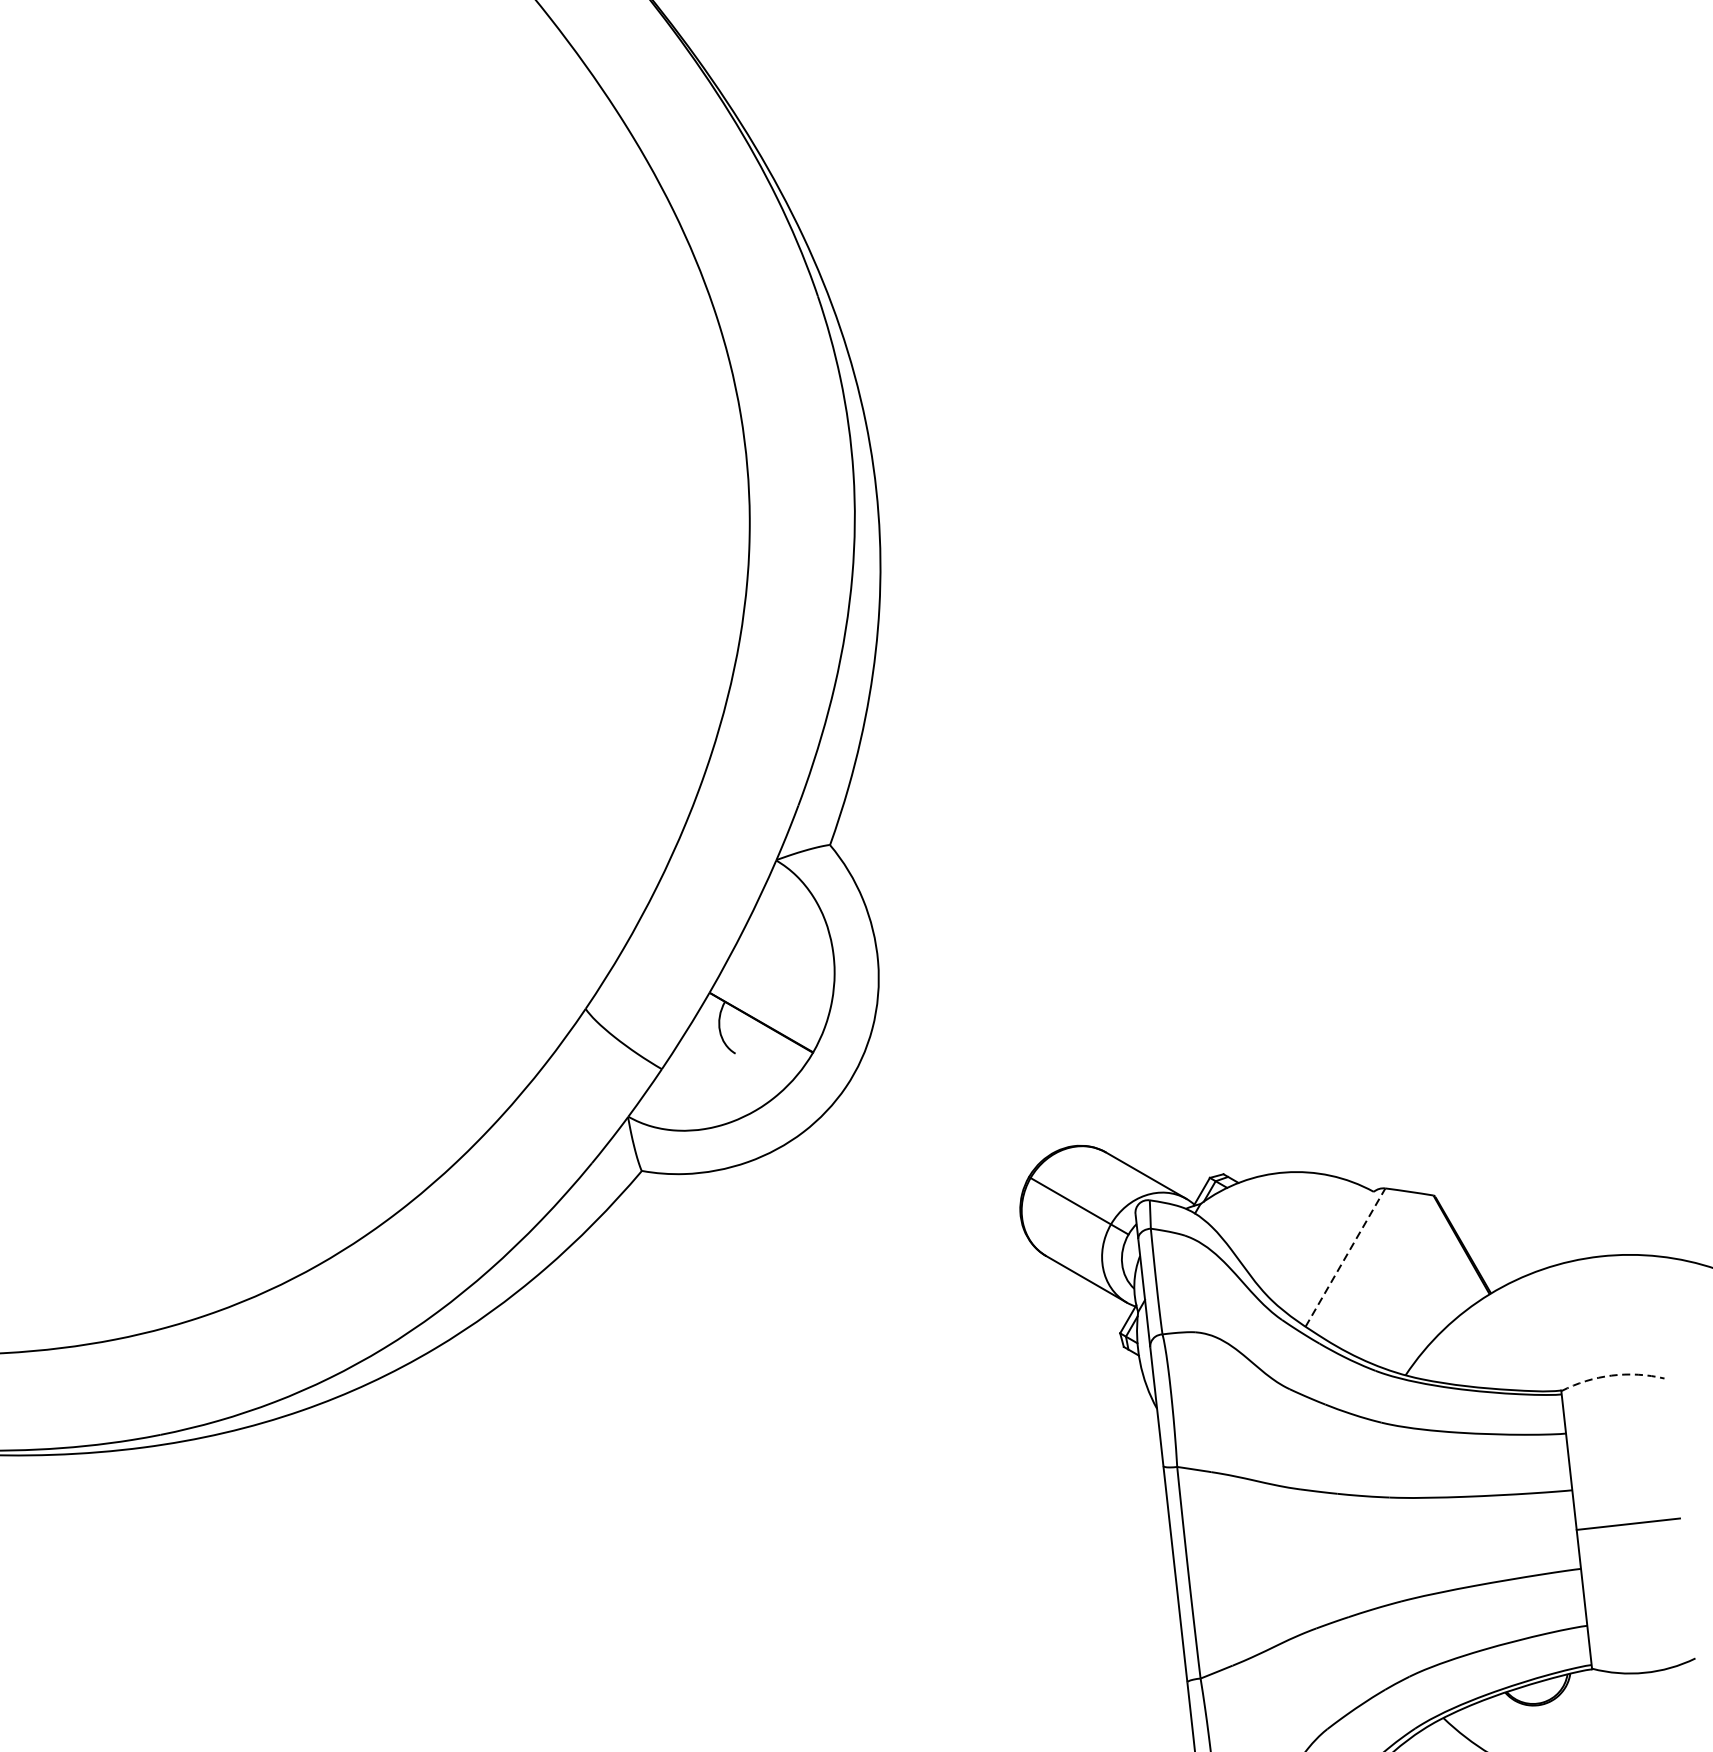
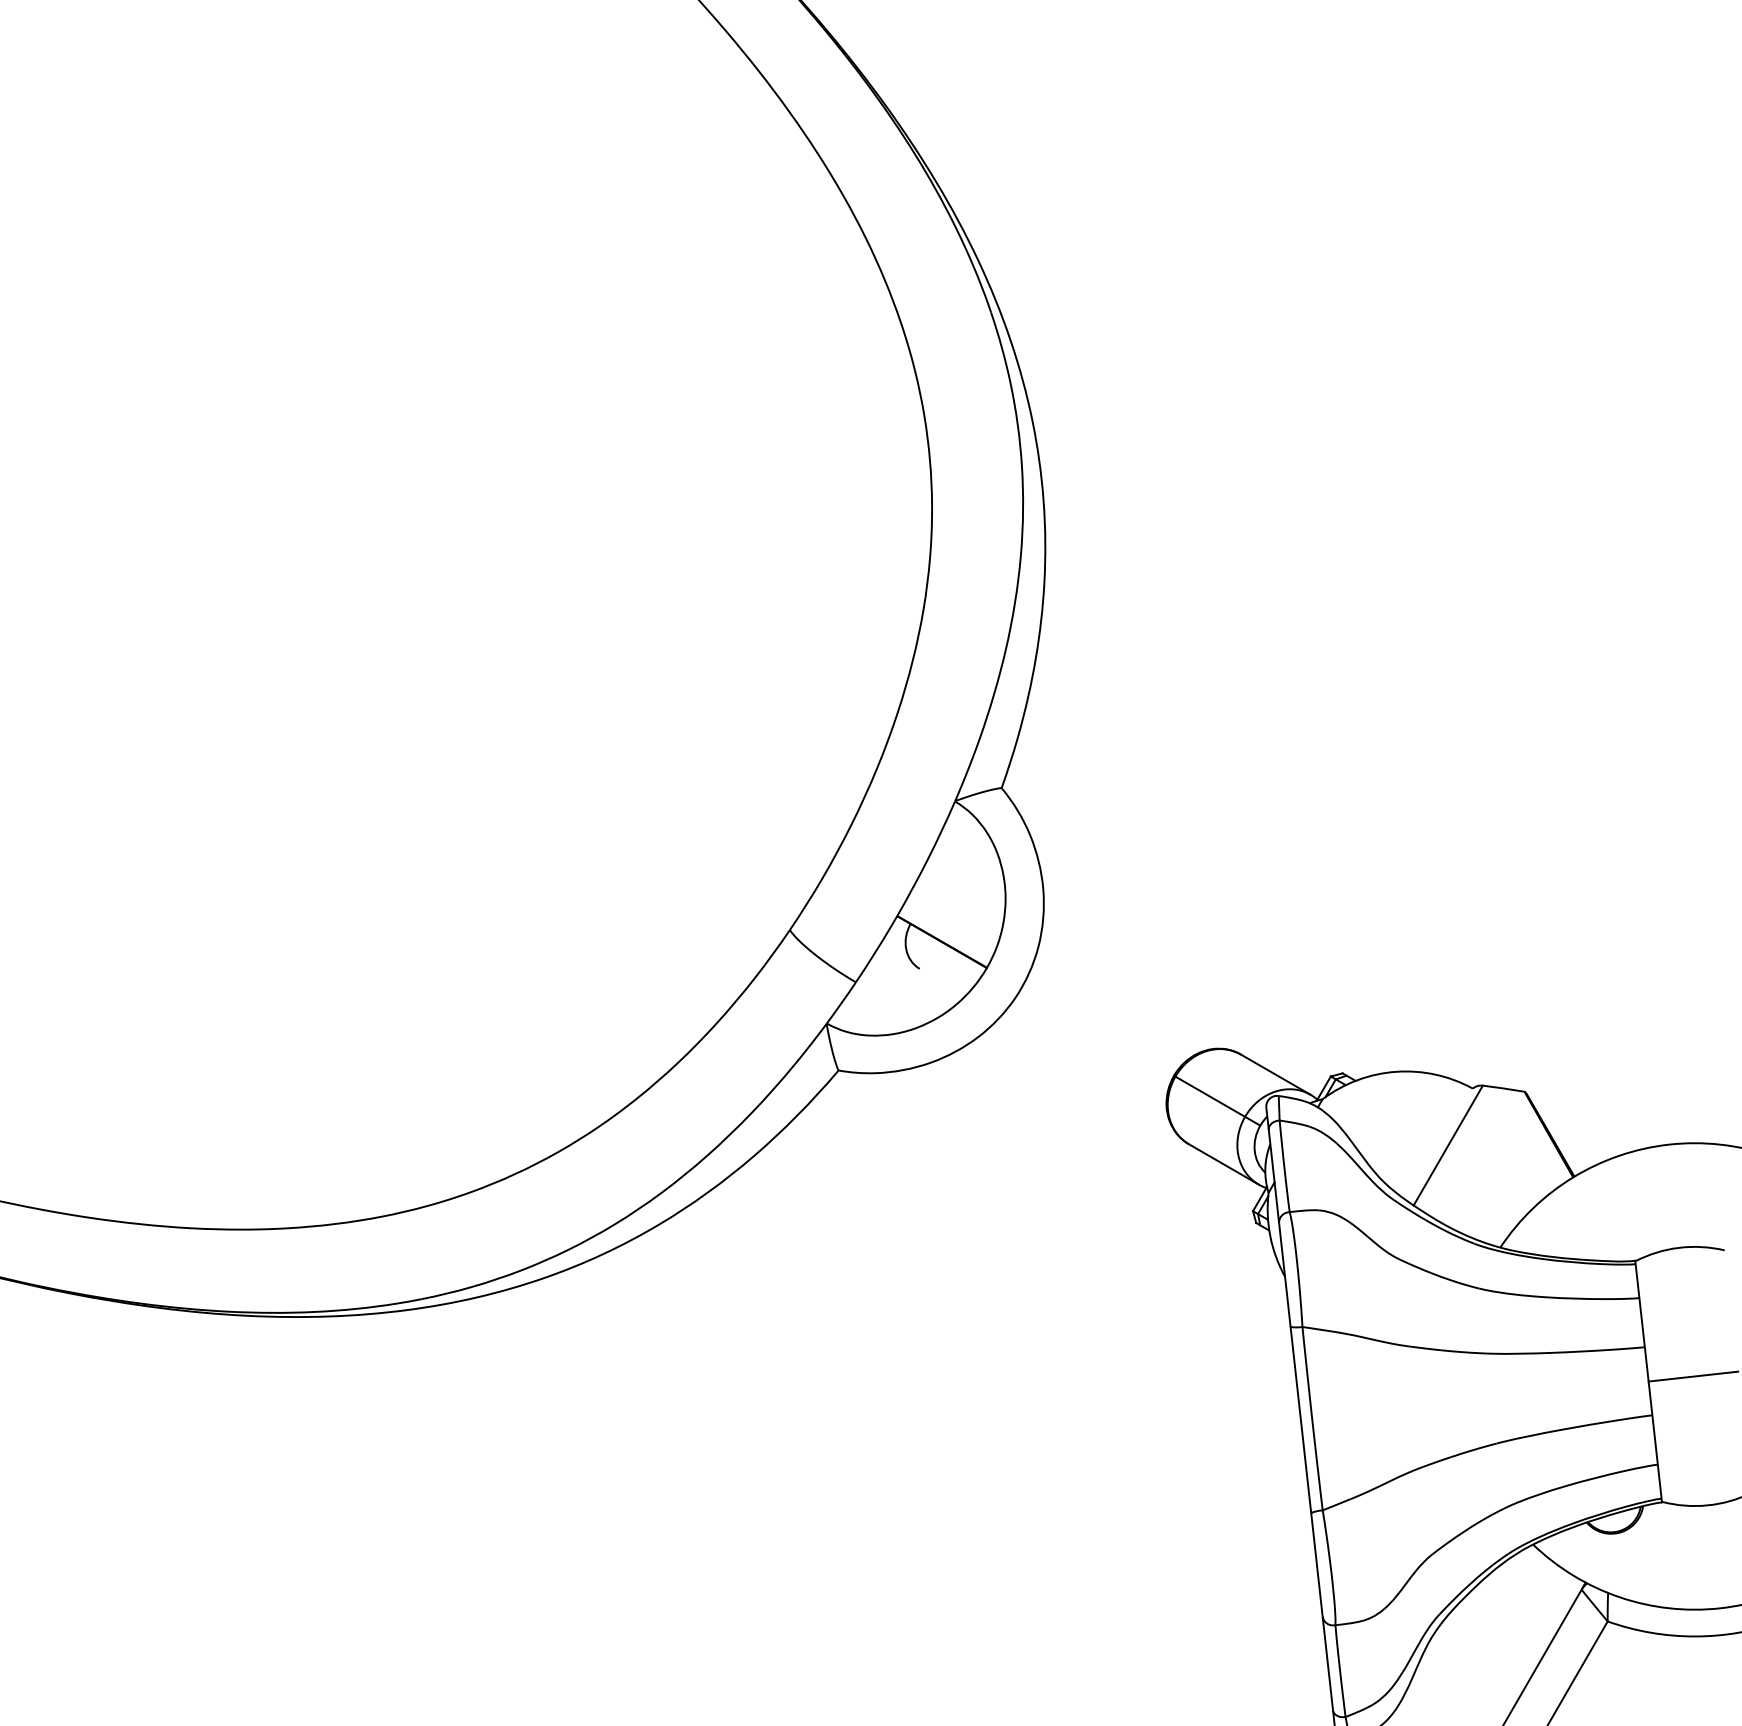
line: (1345, 1257) -> (1448, 1145), dashed -> solid
arc: (1612, 1375) -> (1679, 1247), dashed -> solid

